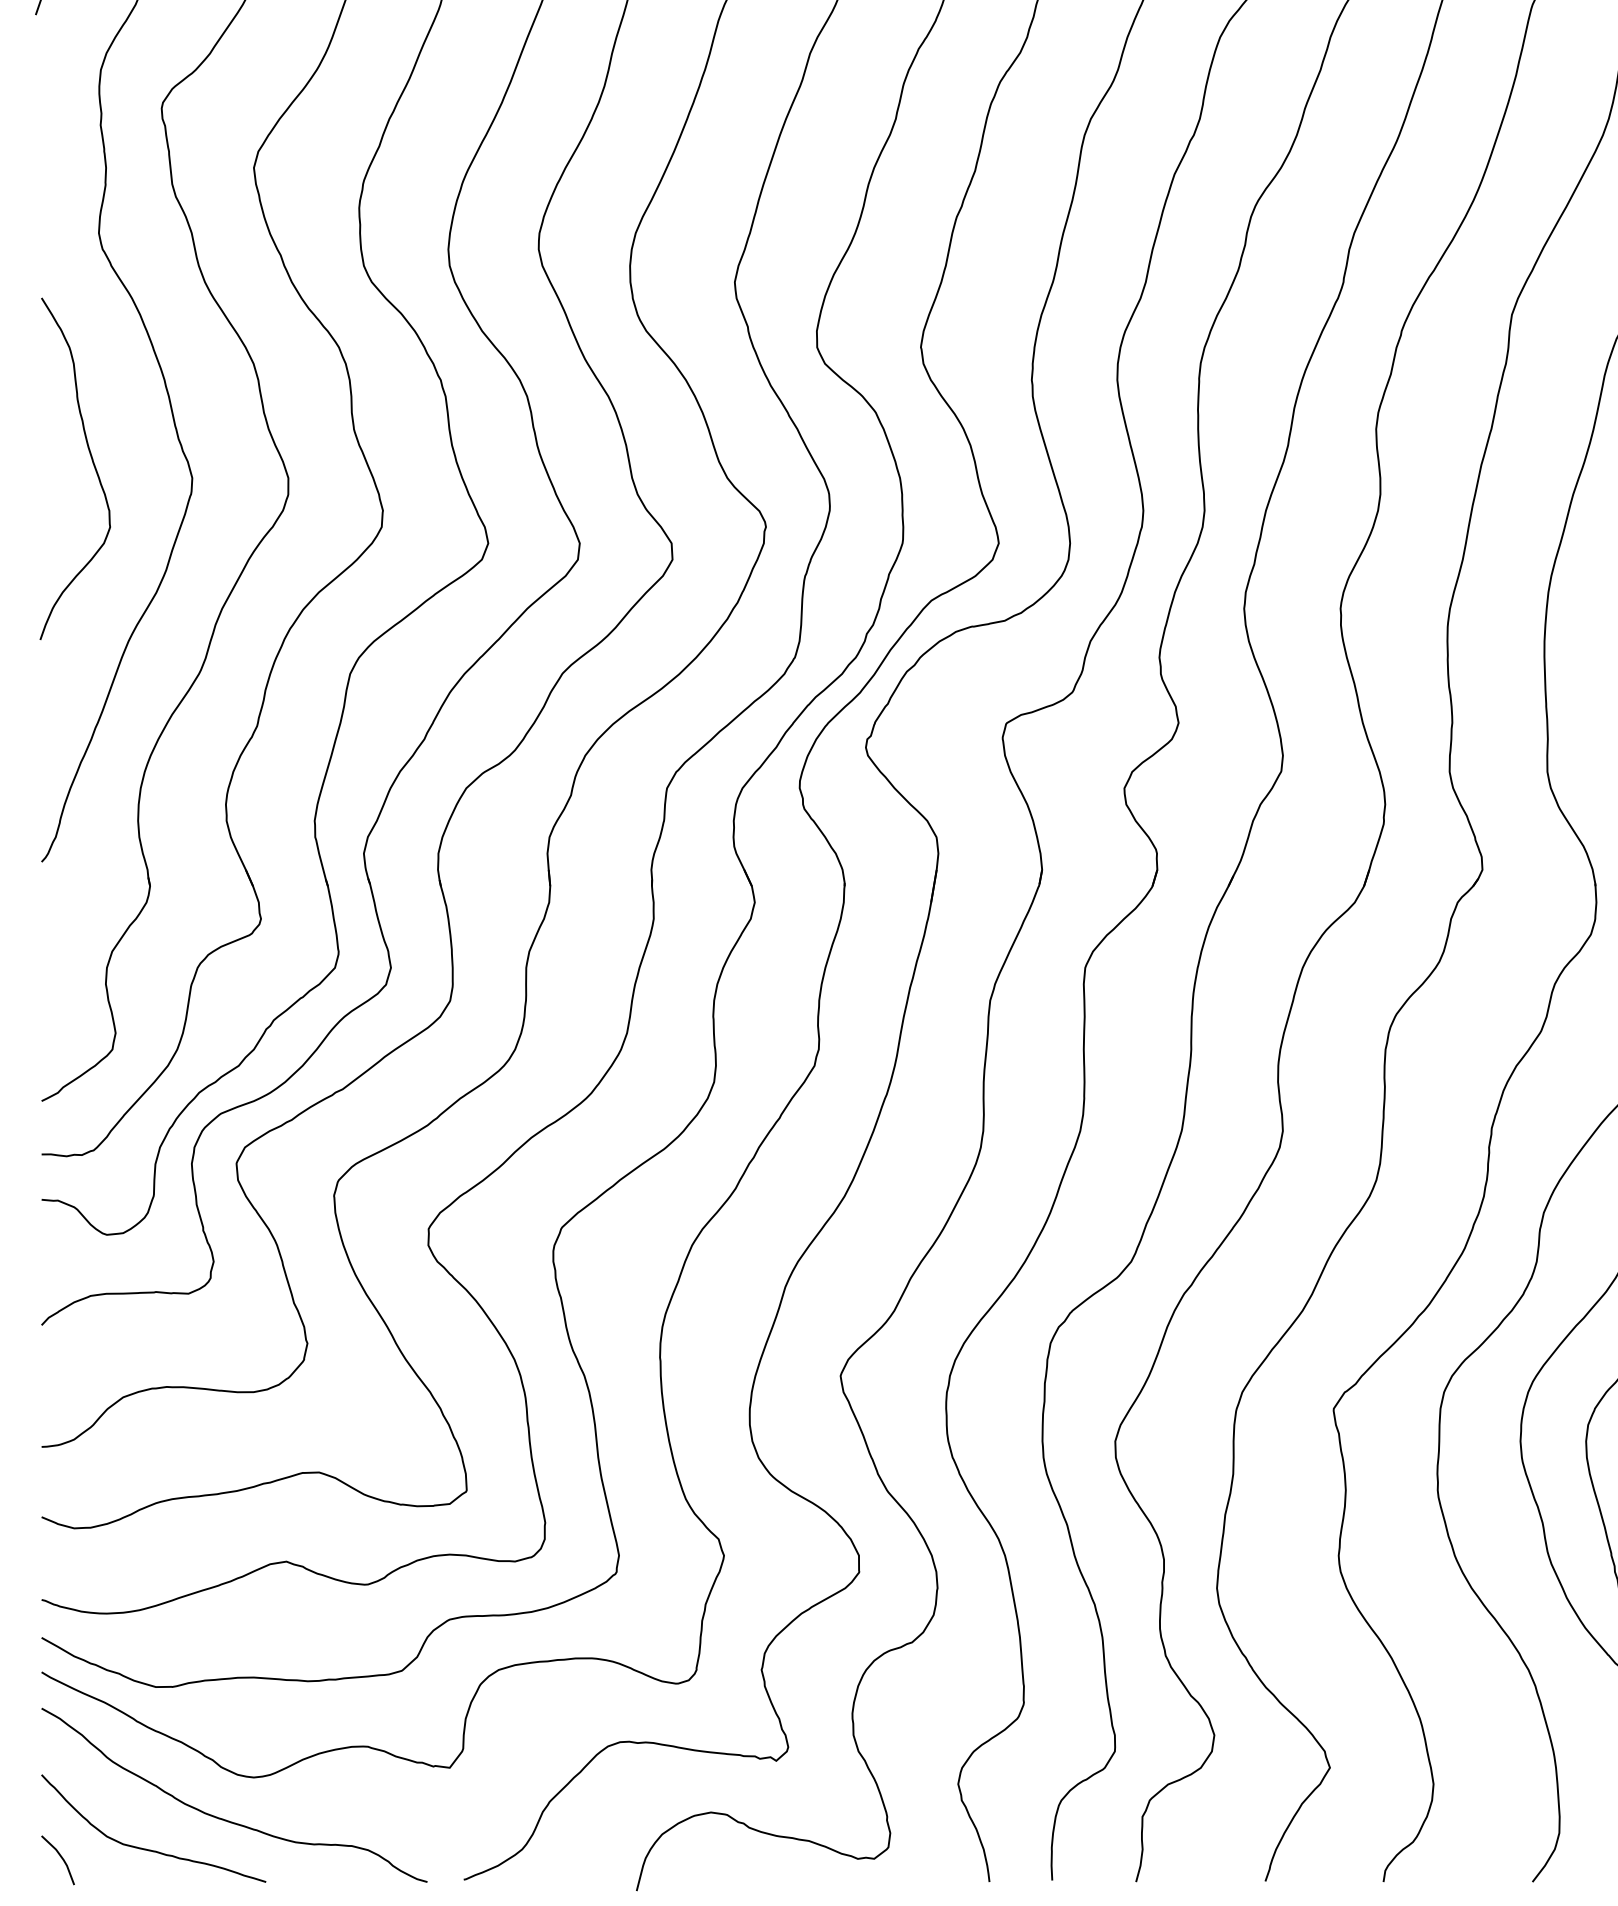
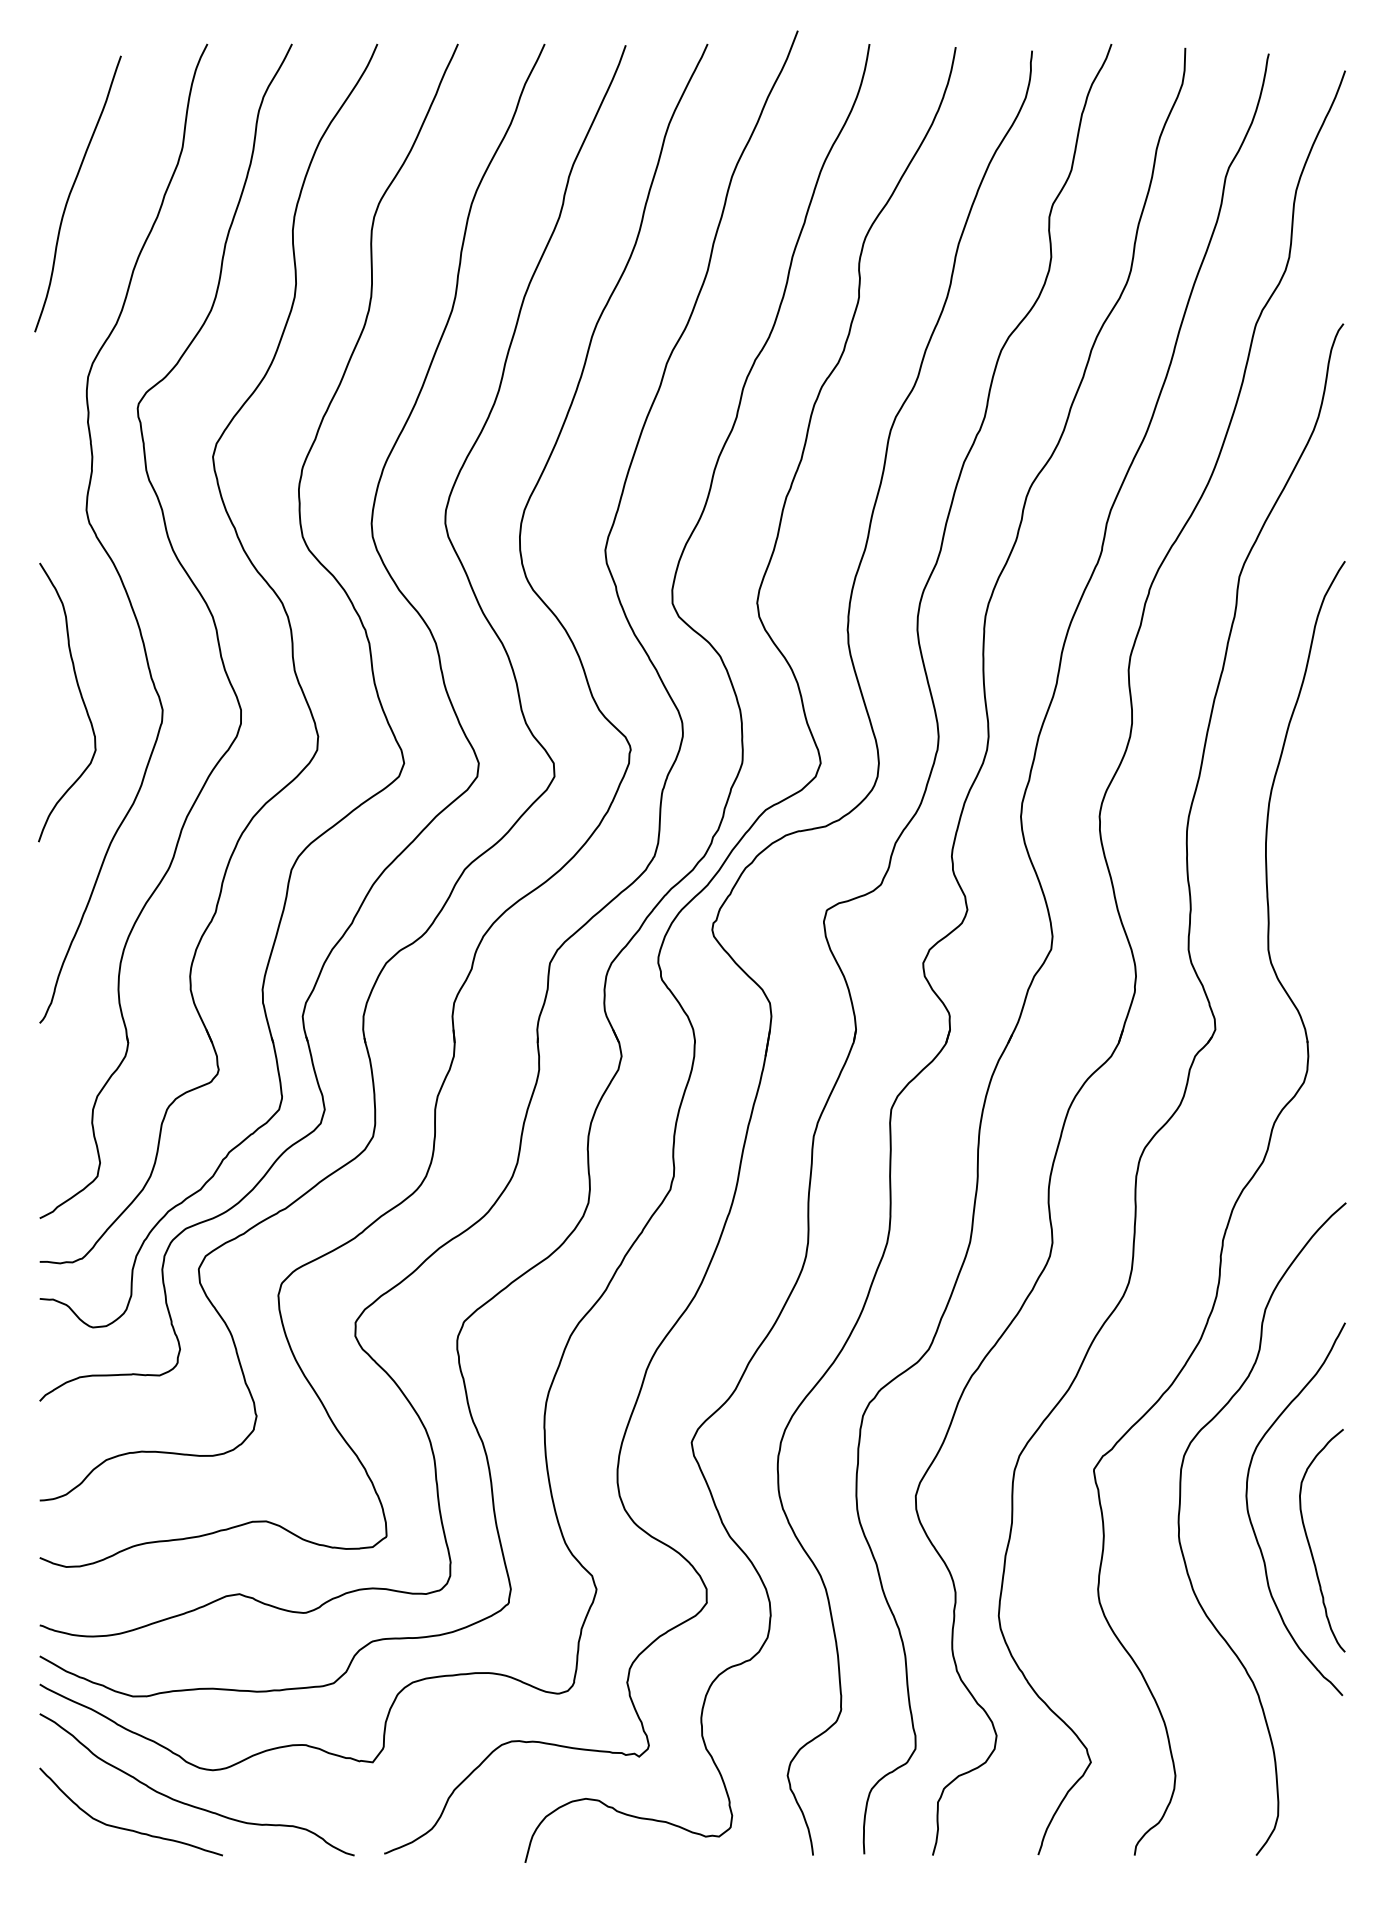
curve: (60, 1858) -> (55, 1836), removed

